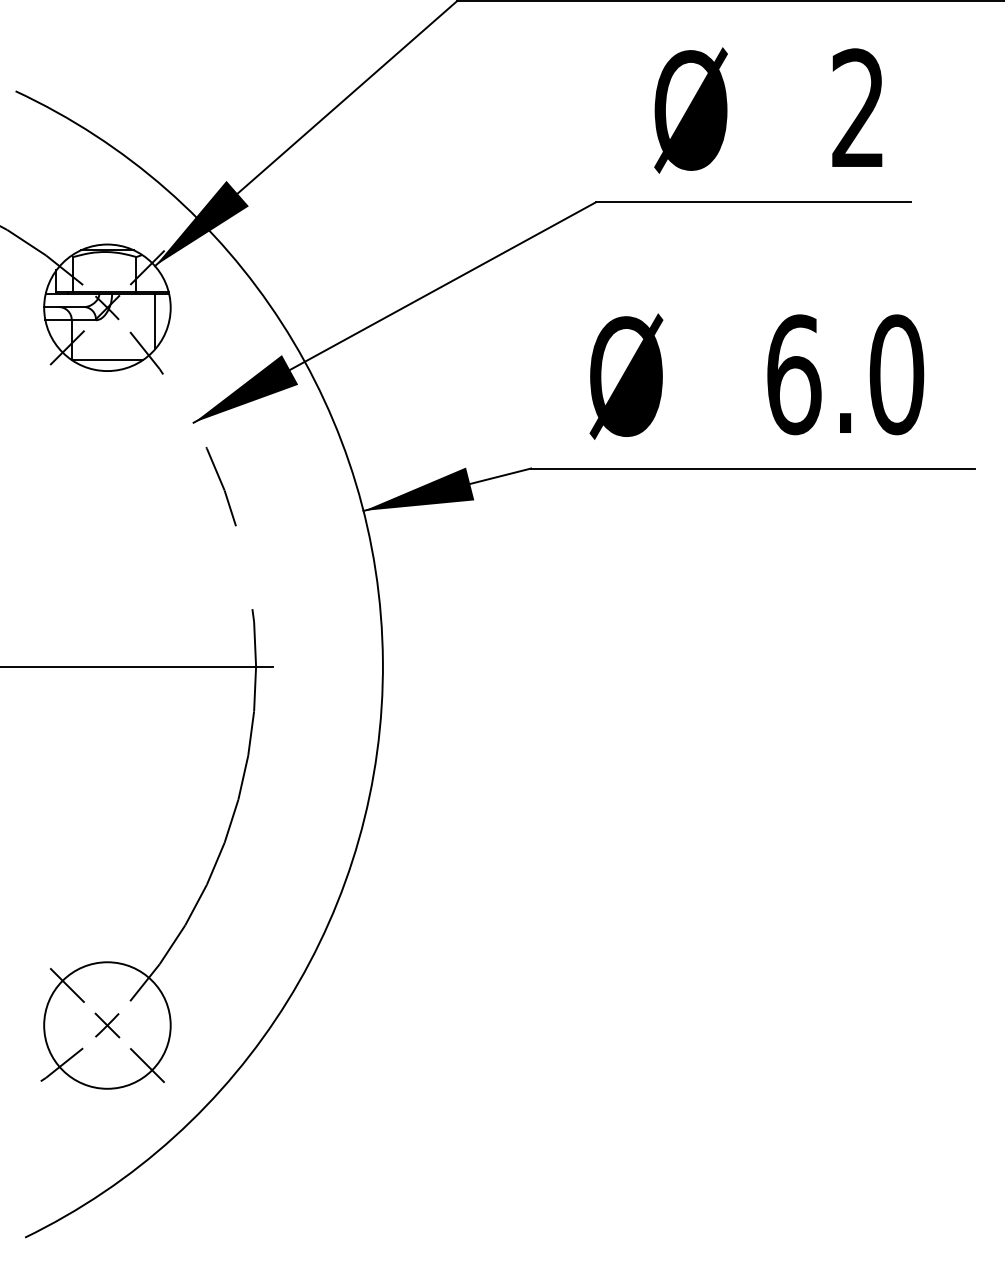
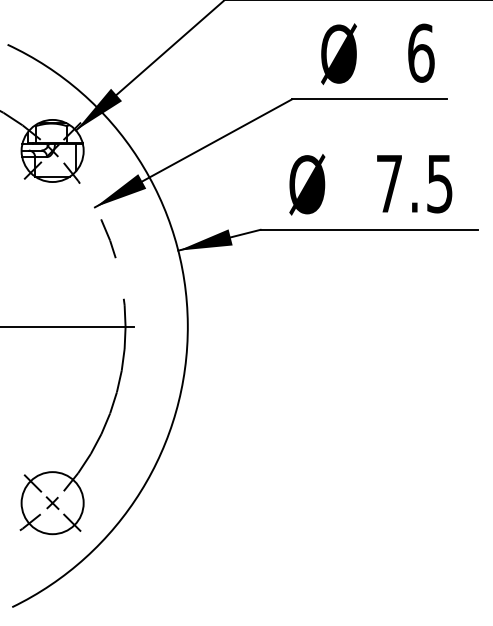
text: (859, 107) -> (421, 52), 2 -> 6
text: (844, 374) -> (414, 183), 6.0 -> 7.5

